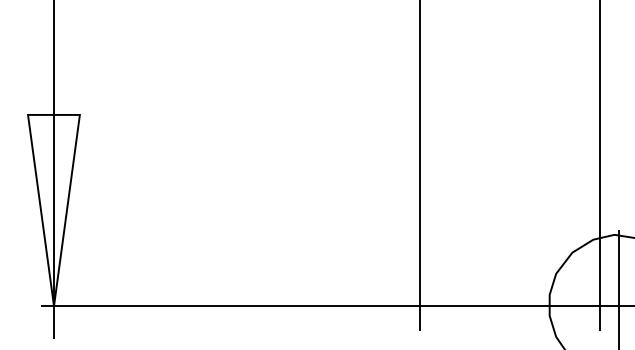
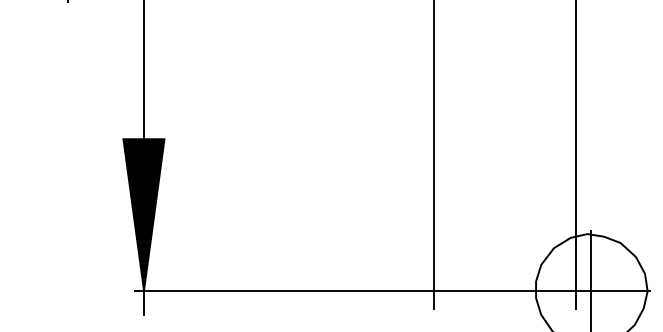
fill: (53, 210) -> (143, 214), added

